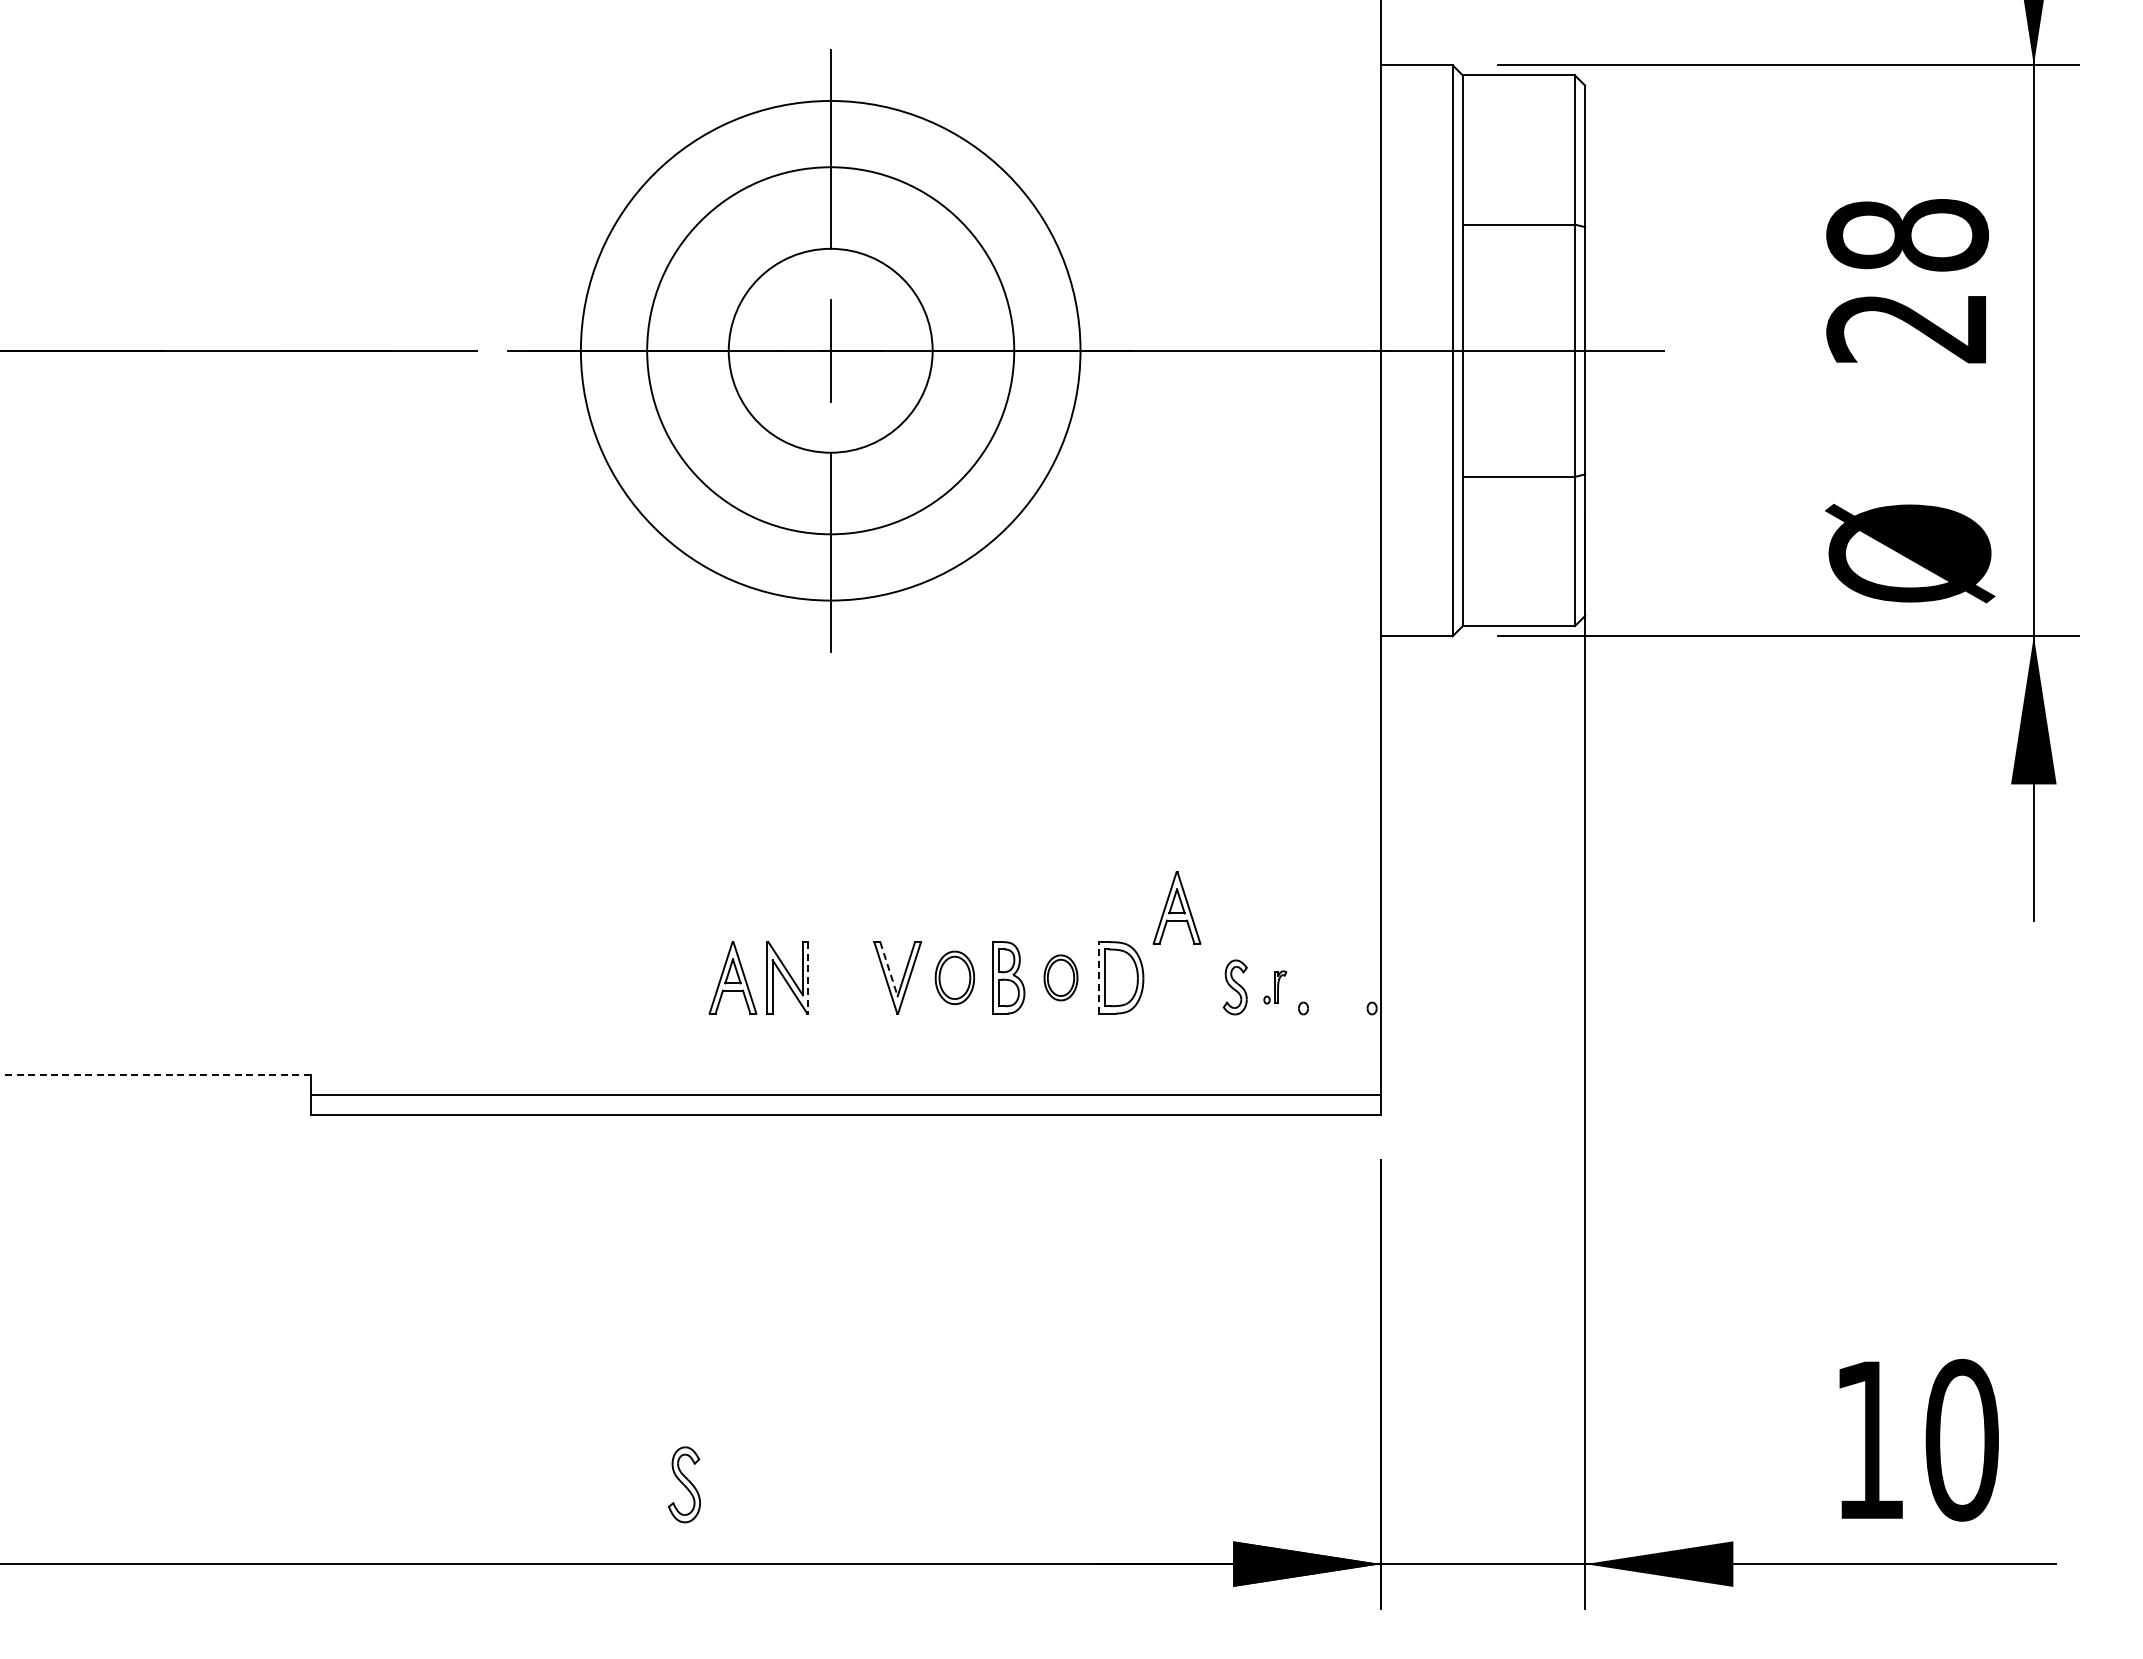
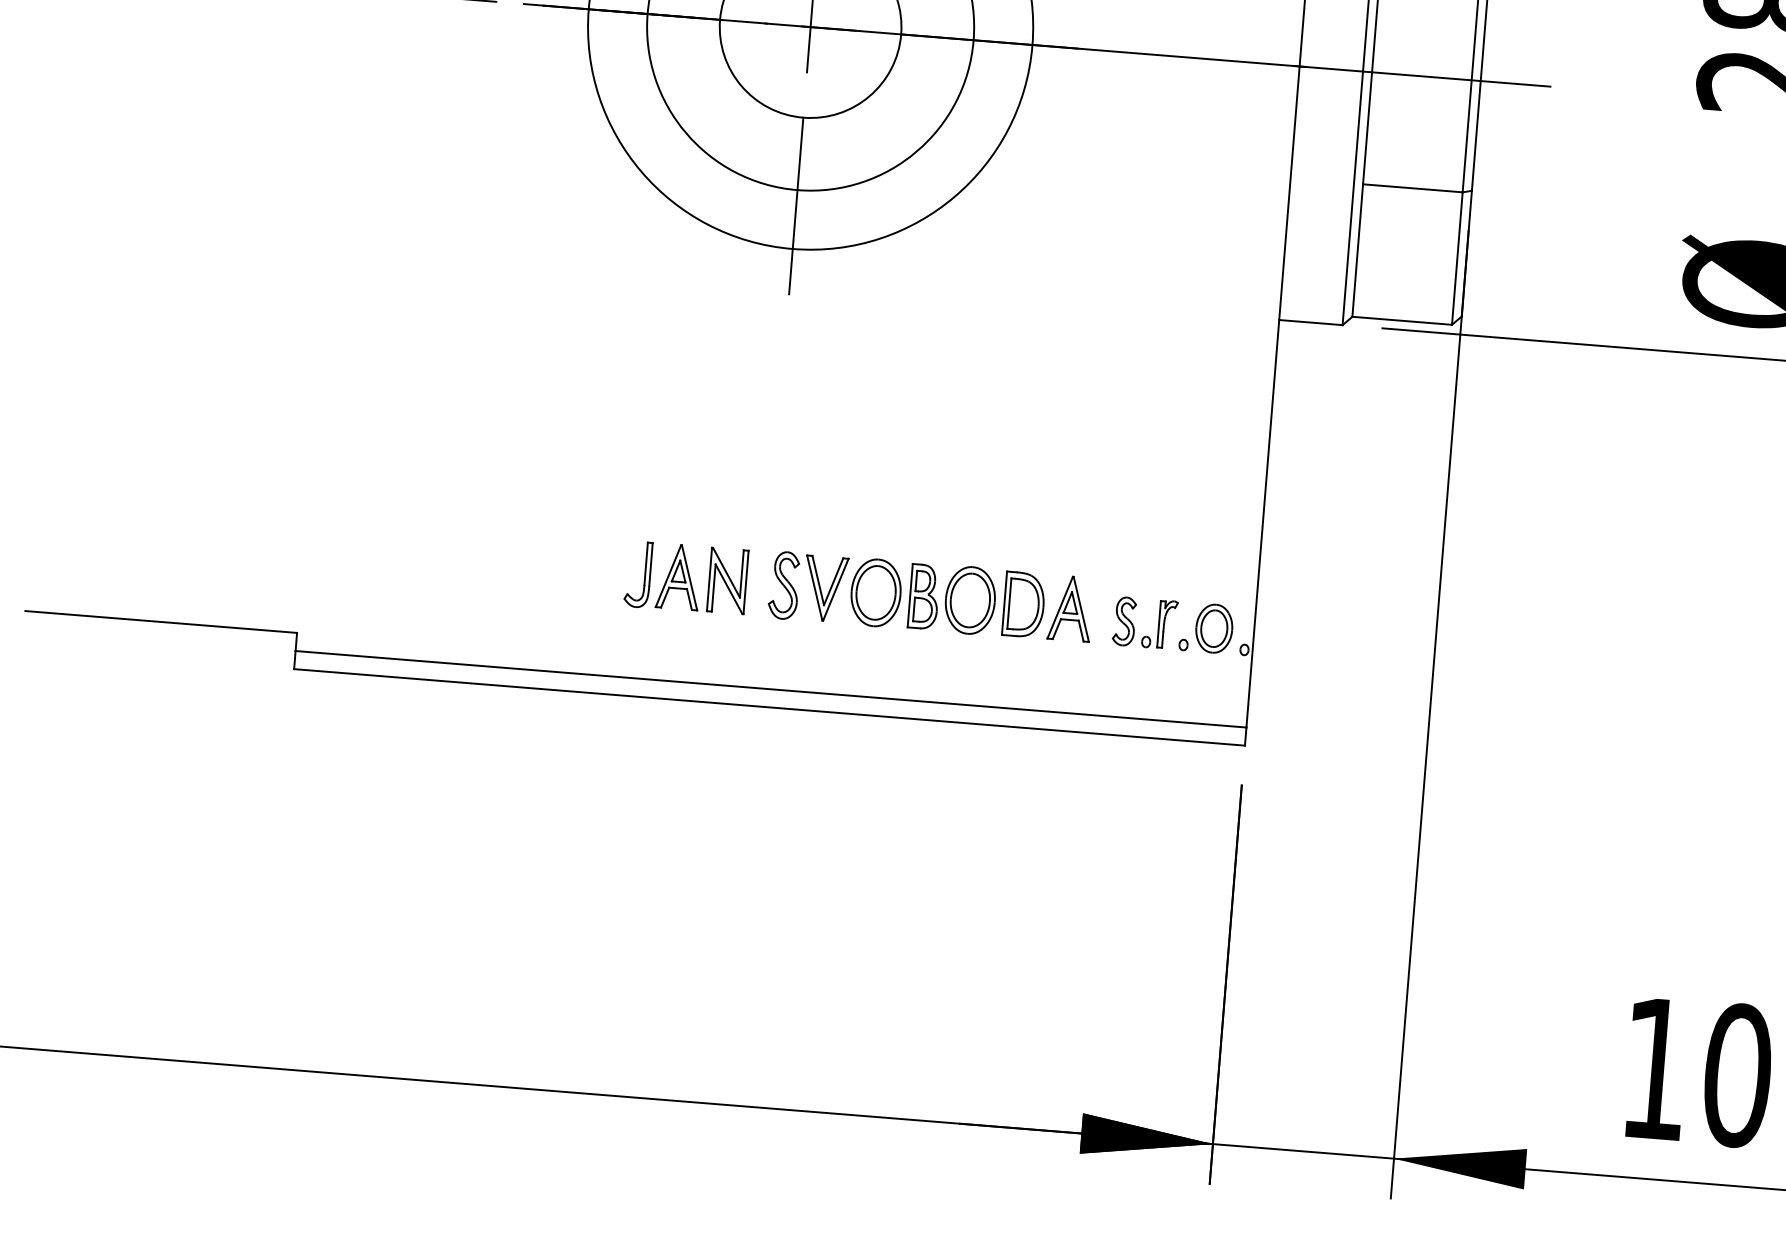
part: (1176, 907) -> (1070, 608), moved
line: (889, 969) -> (818, 580), dashed -> solid
line: (808, 977) -> (746, 582), dashed -> solid
part: (954, 977) -> (875, 592), size x1.43
part: (1060, 977) -> (969, 600), size x1.67
line: (1099, 977) -> (1004, 602), dashed -> solid
part: (694, 978) -> (644, 574), added
part: (1275, 987) -> (1160, 624), size x1.67
part: (1336, 987) -> (1214, 628), added
line: (157, 1074) -> (161, 621), dashed -> solid
part: (683, 1484) -> (783, 585), moved

